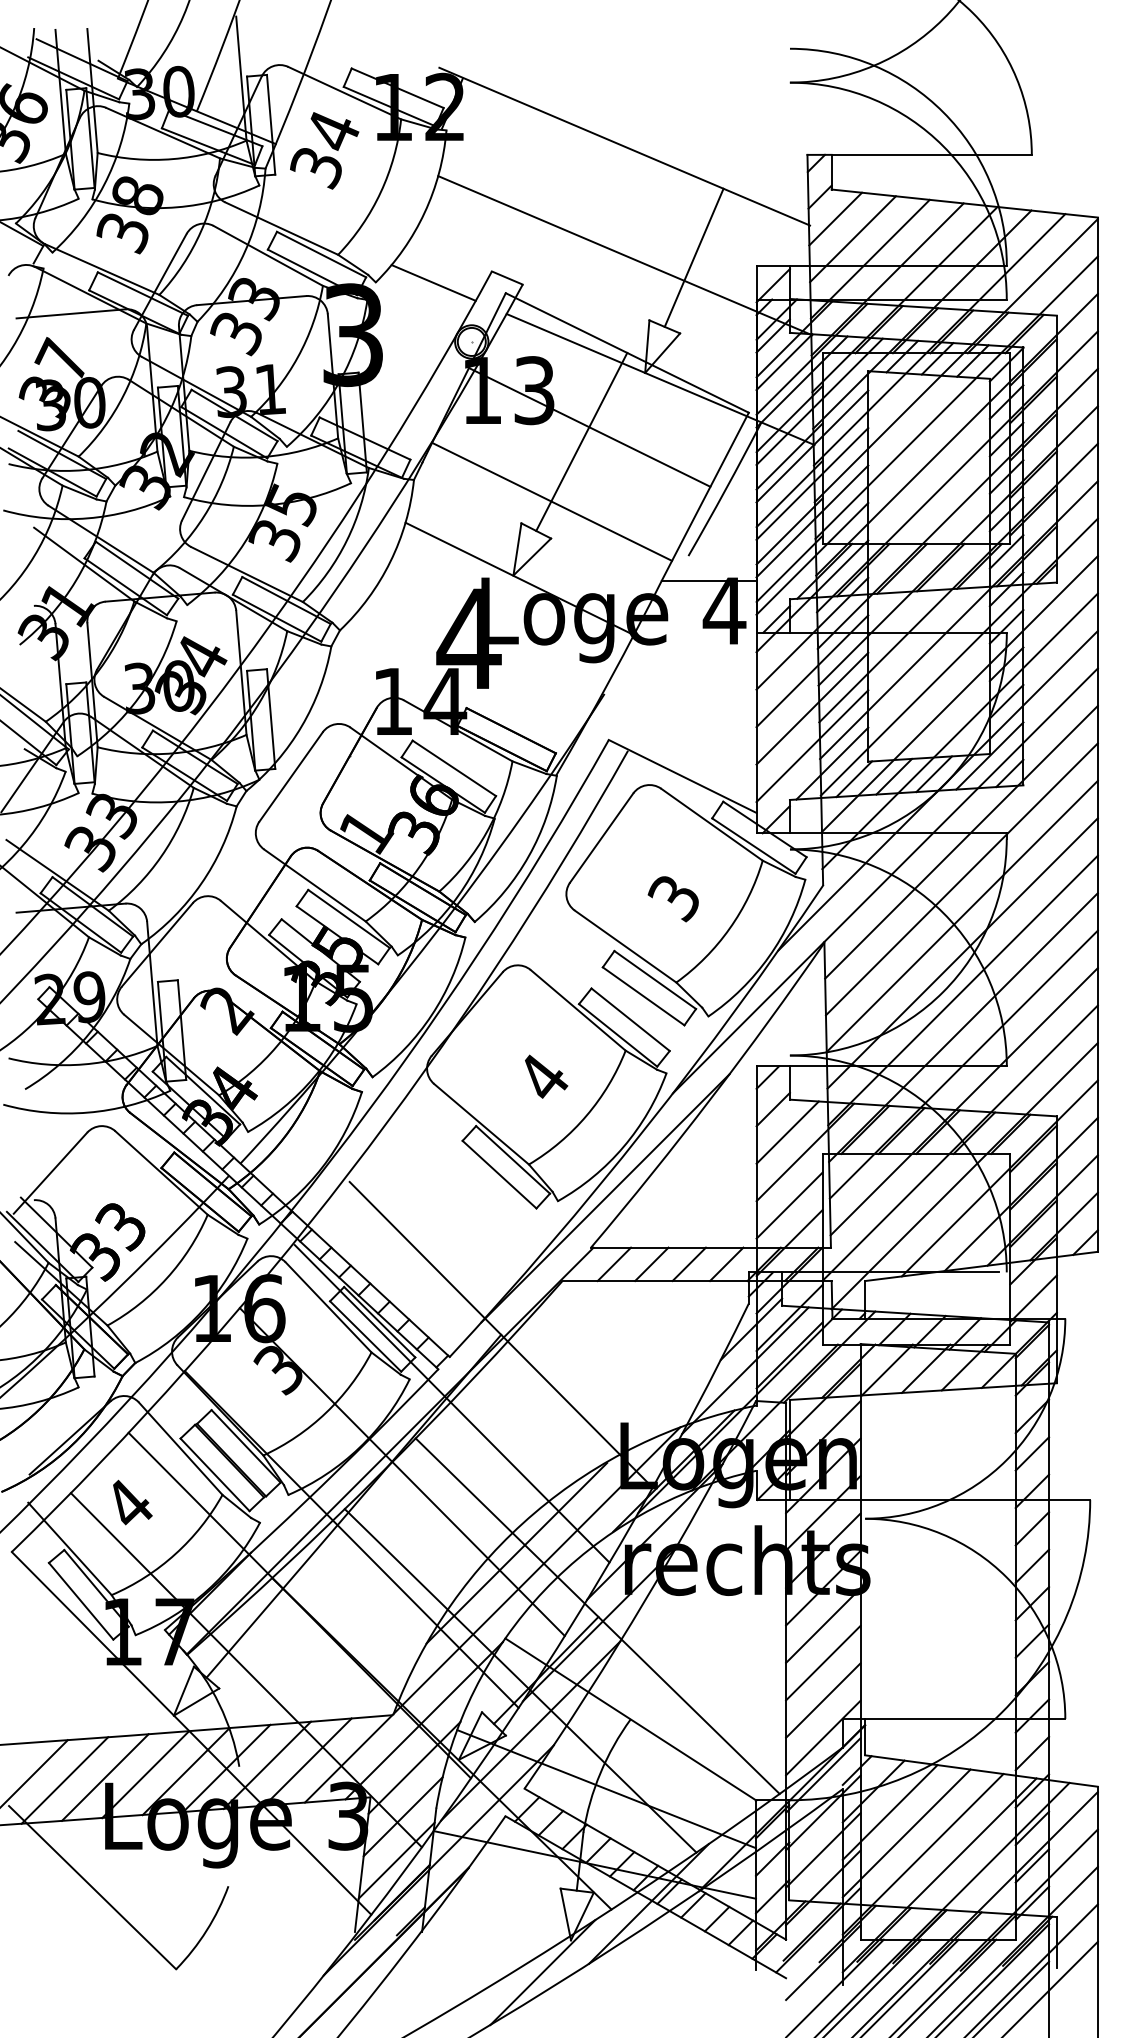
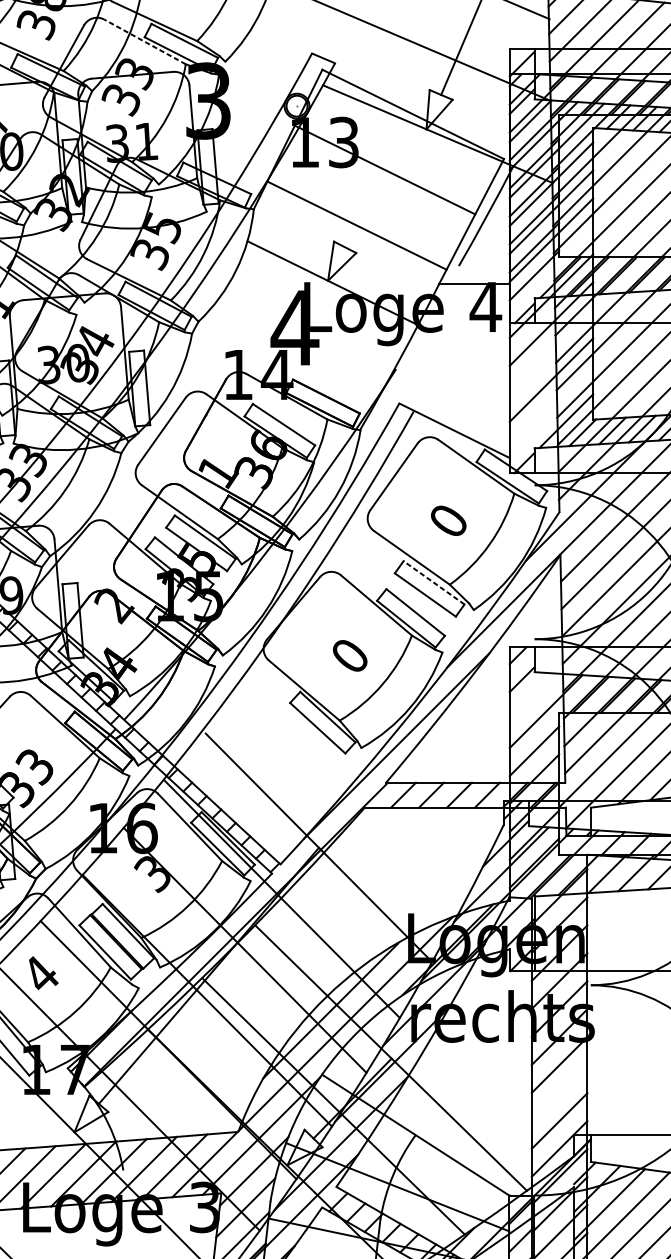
line: (267, 255) -> (144, 41), solid -> dashed
line: (433, 282) -> (268, 61), removed
line: (581, 441) -> (378, 180), removed
line: (812, 558) -> (551, 267), removed
line: (812, 671) -> (551, 352), removed
line: (812, 746) -> (551, 408), removed
text: (672, 899) -> (446, 522), 3 -> 0
line: (654, 979) -> (433, 582), solid -> dashed
text: (543, 1076) -> (350, 654), 4 -> 0
line: (787, 1132) -> (532, 696), removed
line: (823, 1662) -> (559, 1092), removed

